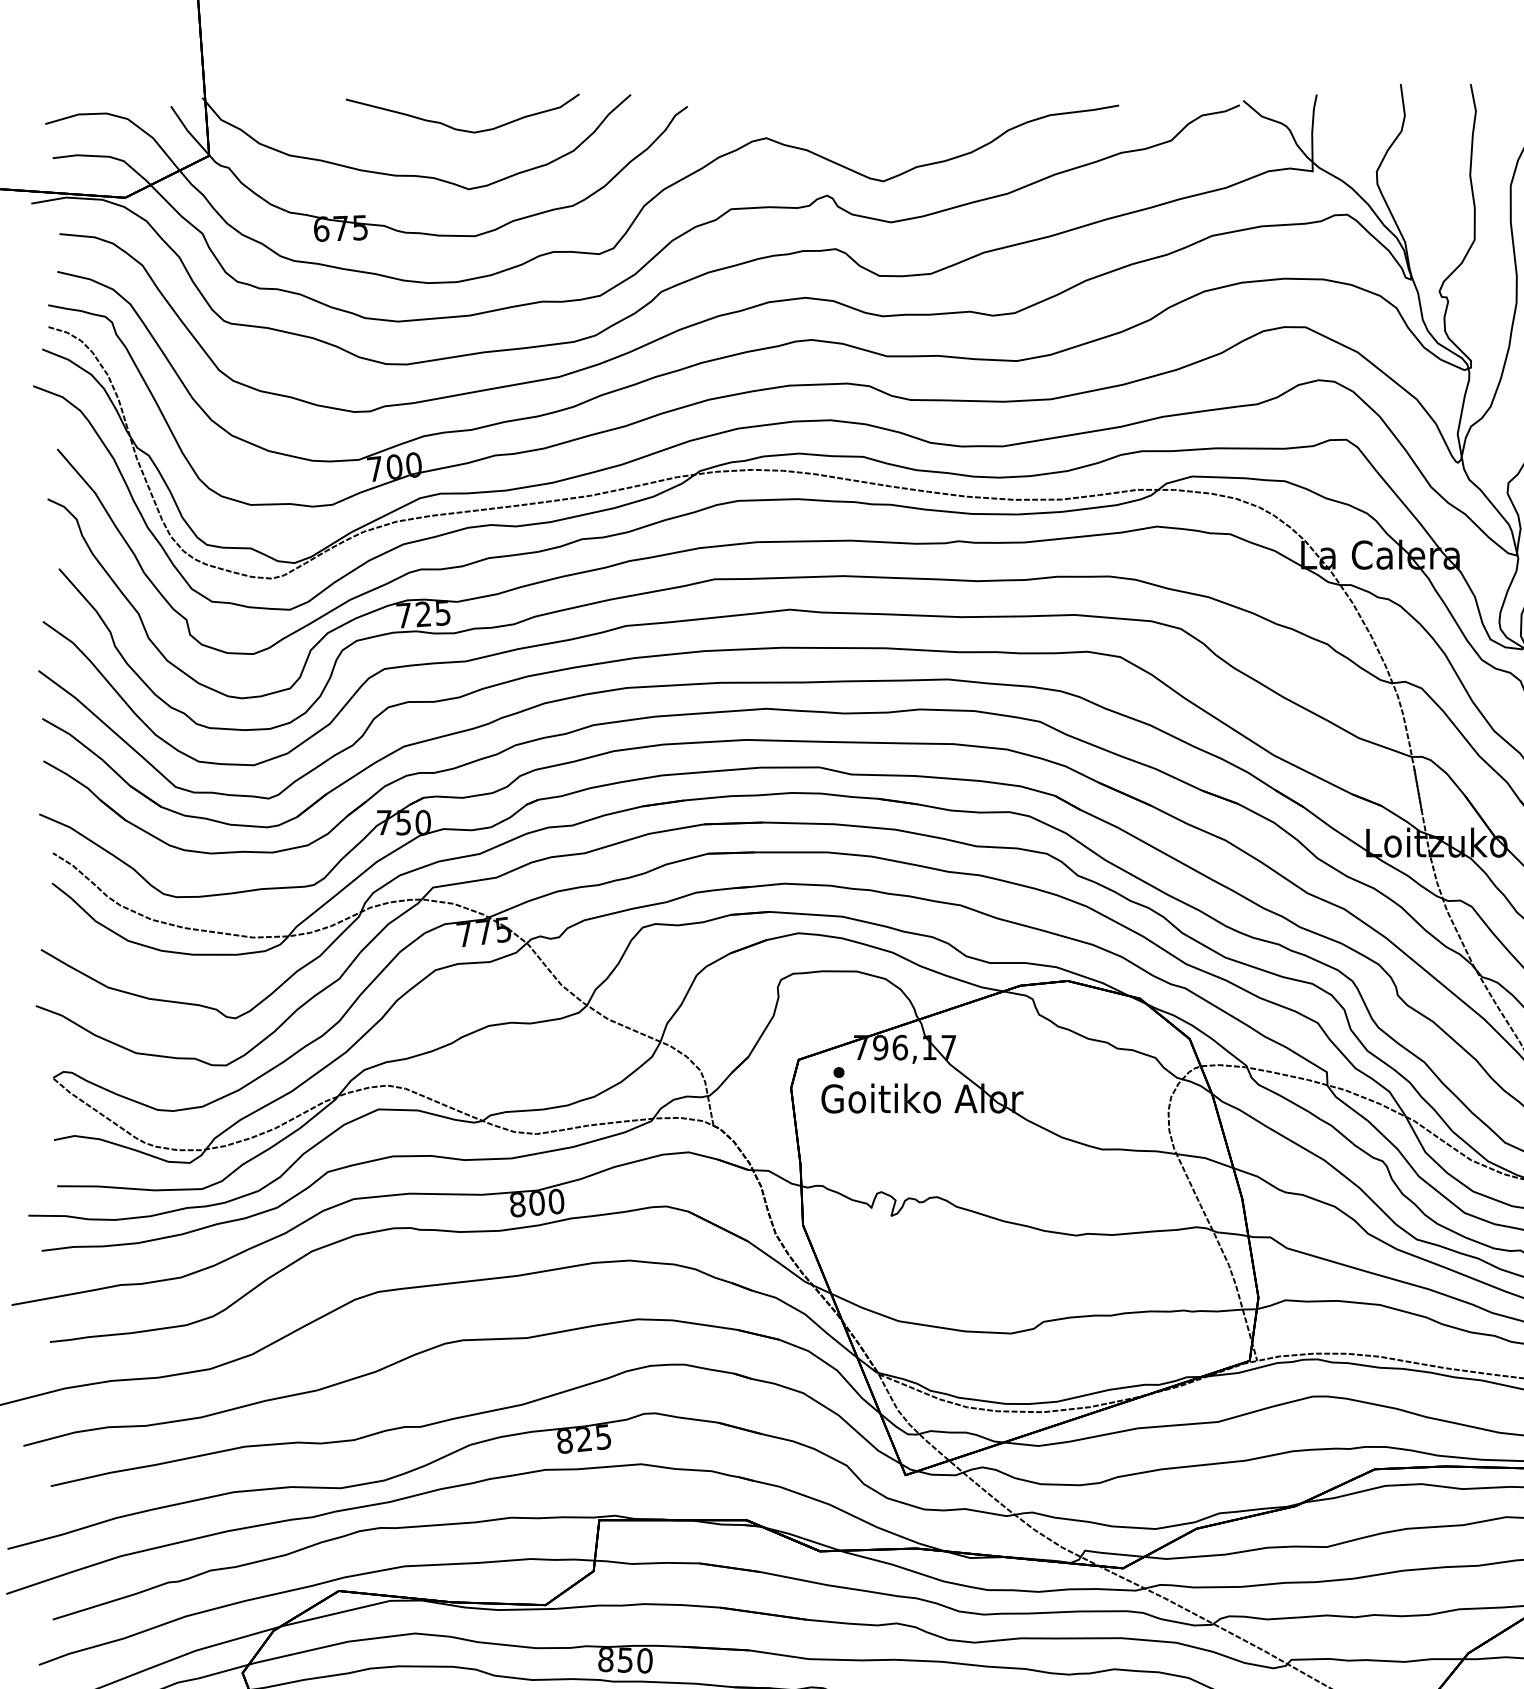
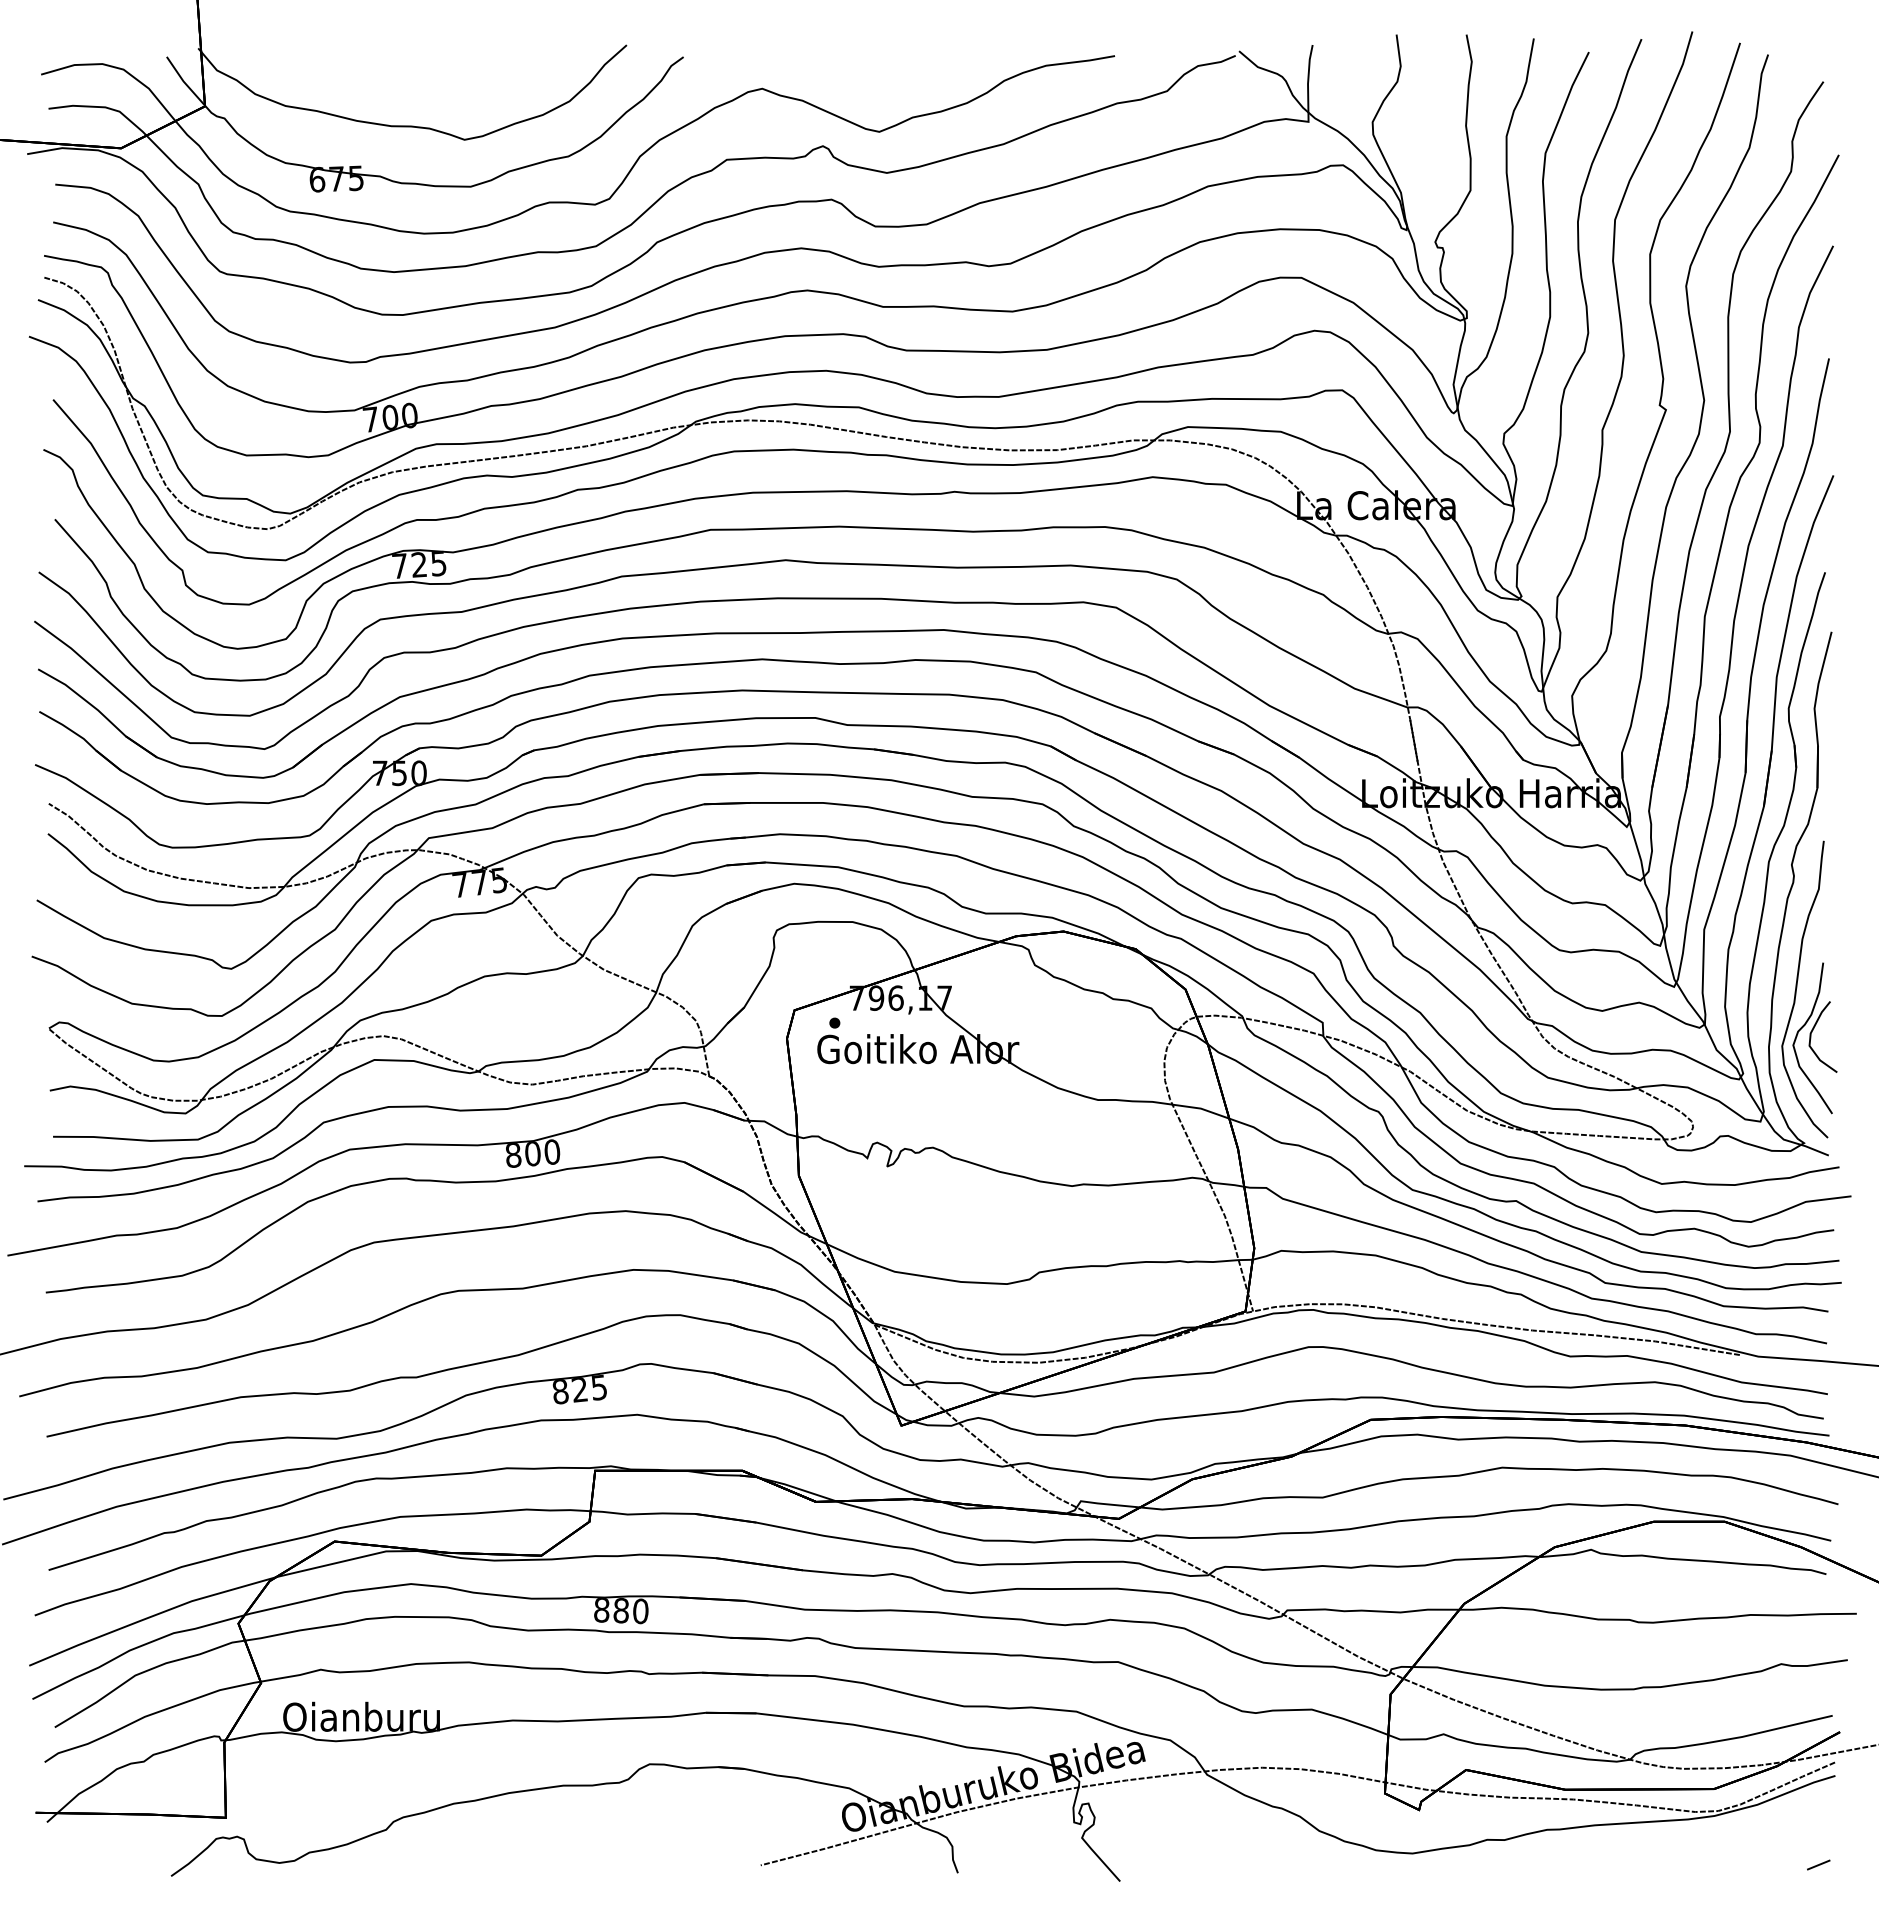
curve: (460, 128) -> (456, 79), removed
text: (624, 1659) -> (620, 1610), 850 -> 880

